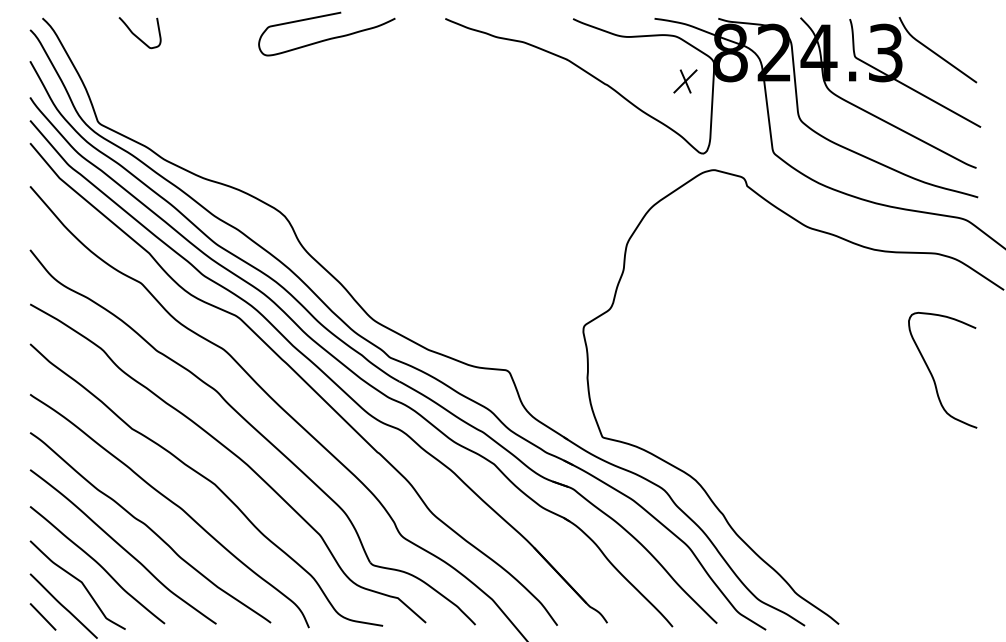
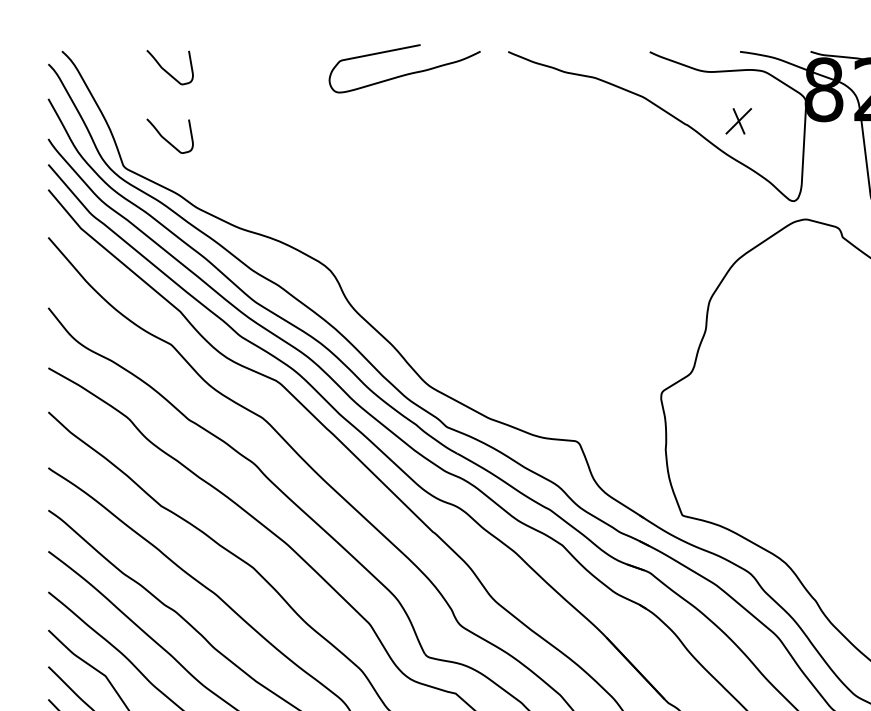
curve: (327, 38) -> (405, 73), moved
part: (685, 81) -> (738, 121), moved
curve: (136, 97) -> (166, 139), added

